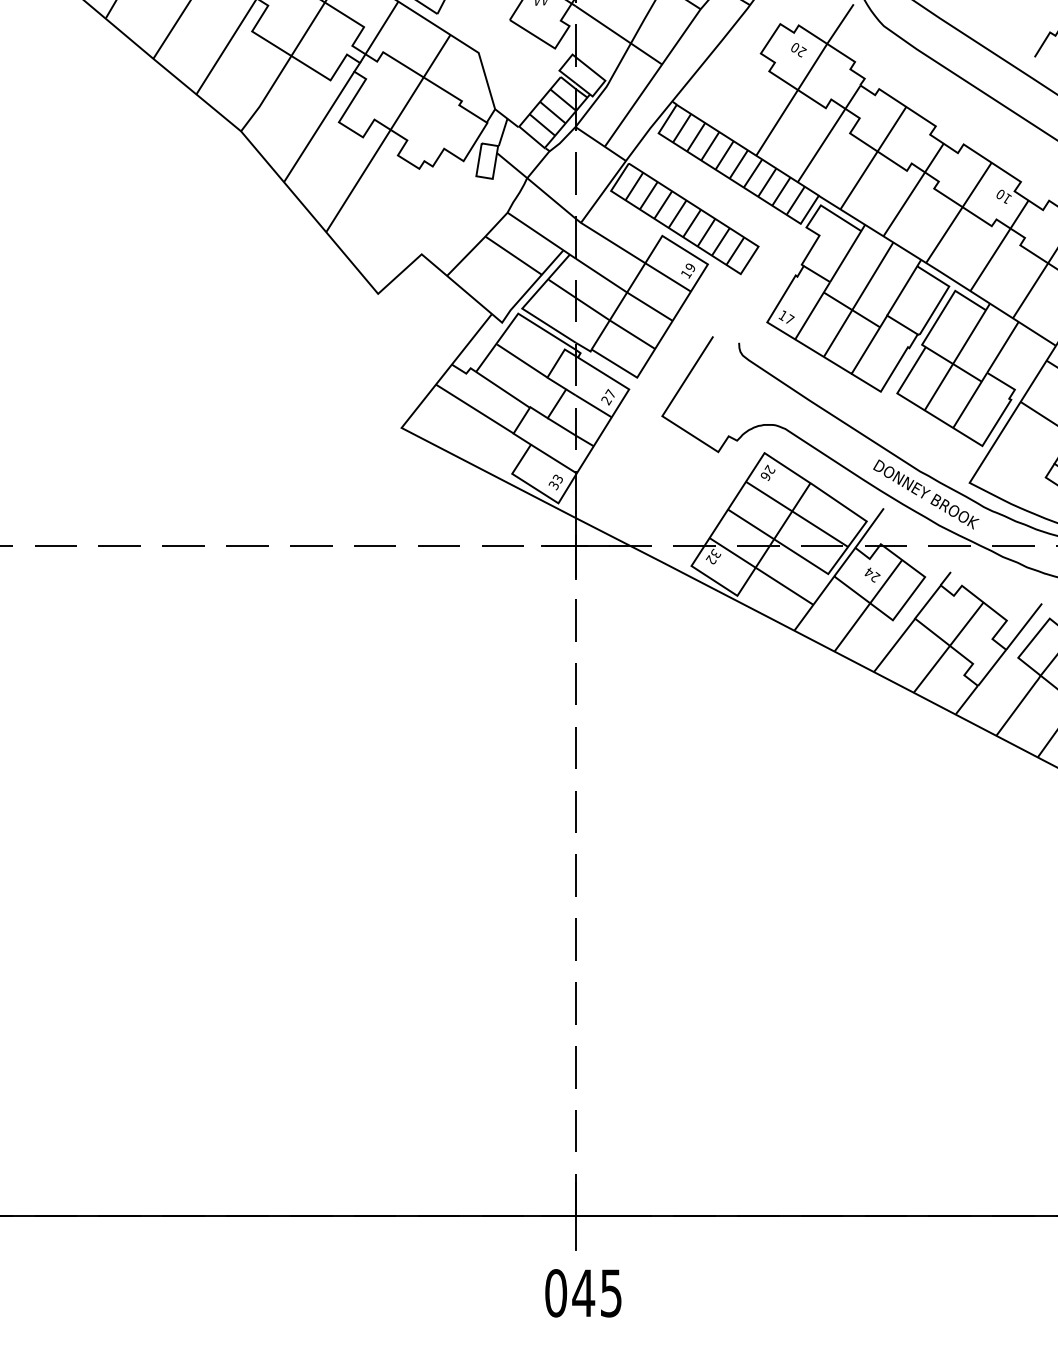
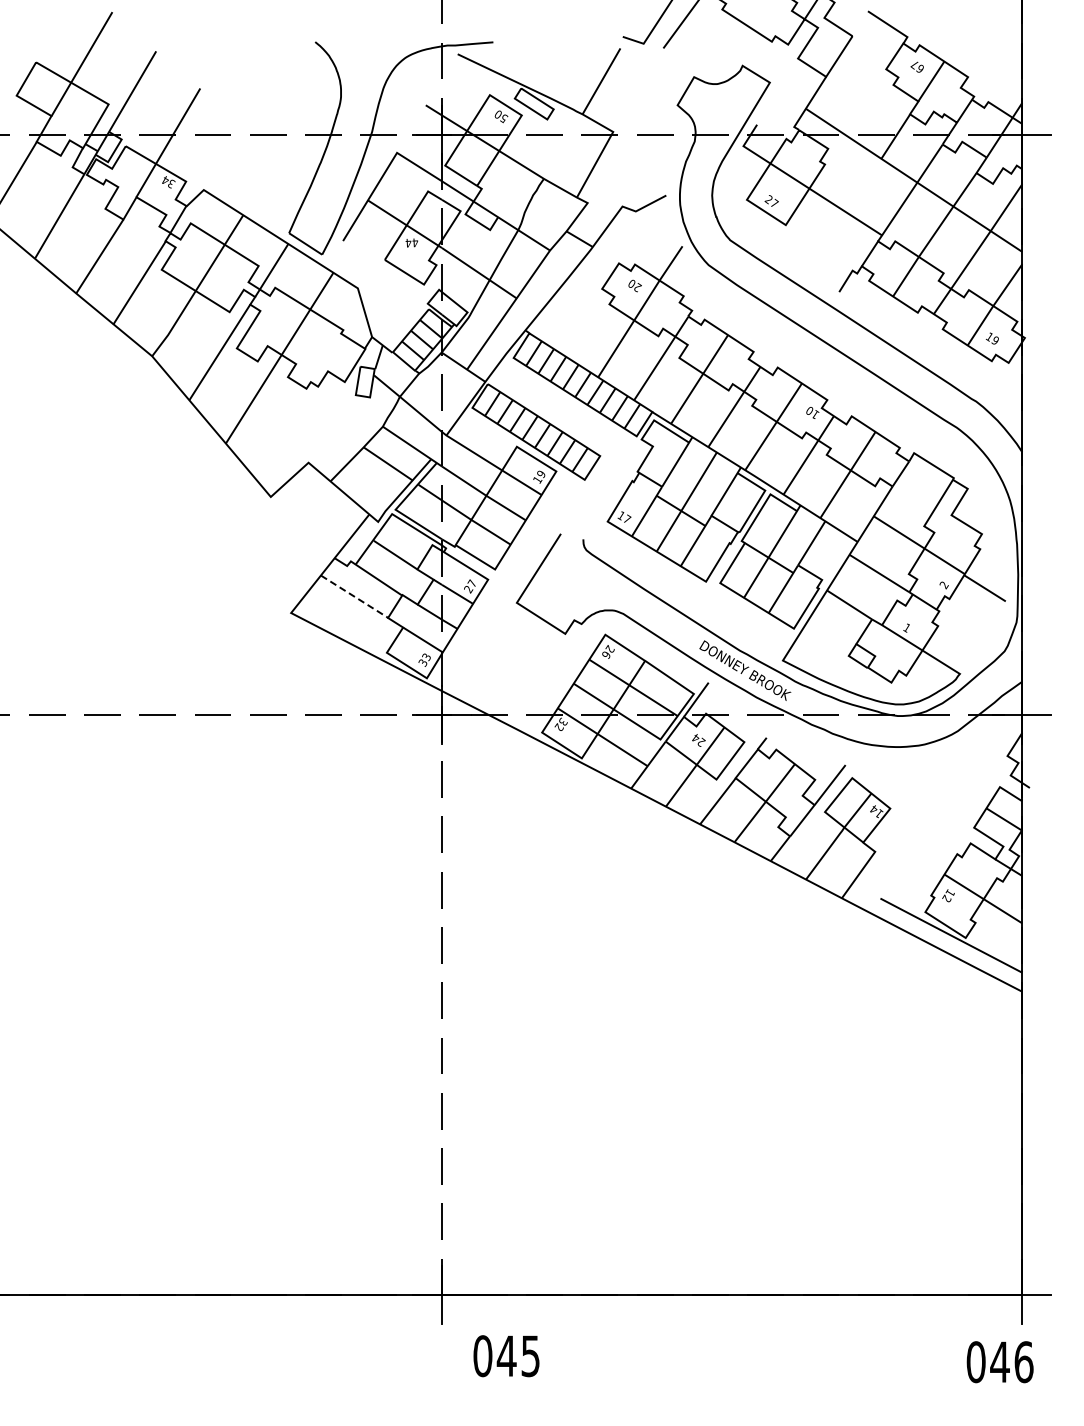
line: (474, 408) -> (354, 596), solid -> dashed
text: (583, 1293) -> (506, 1356), moved

